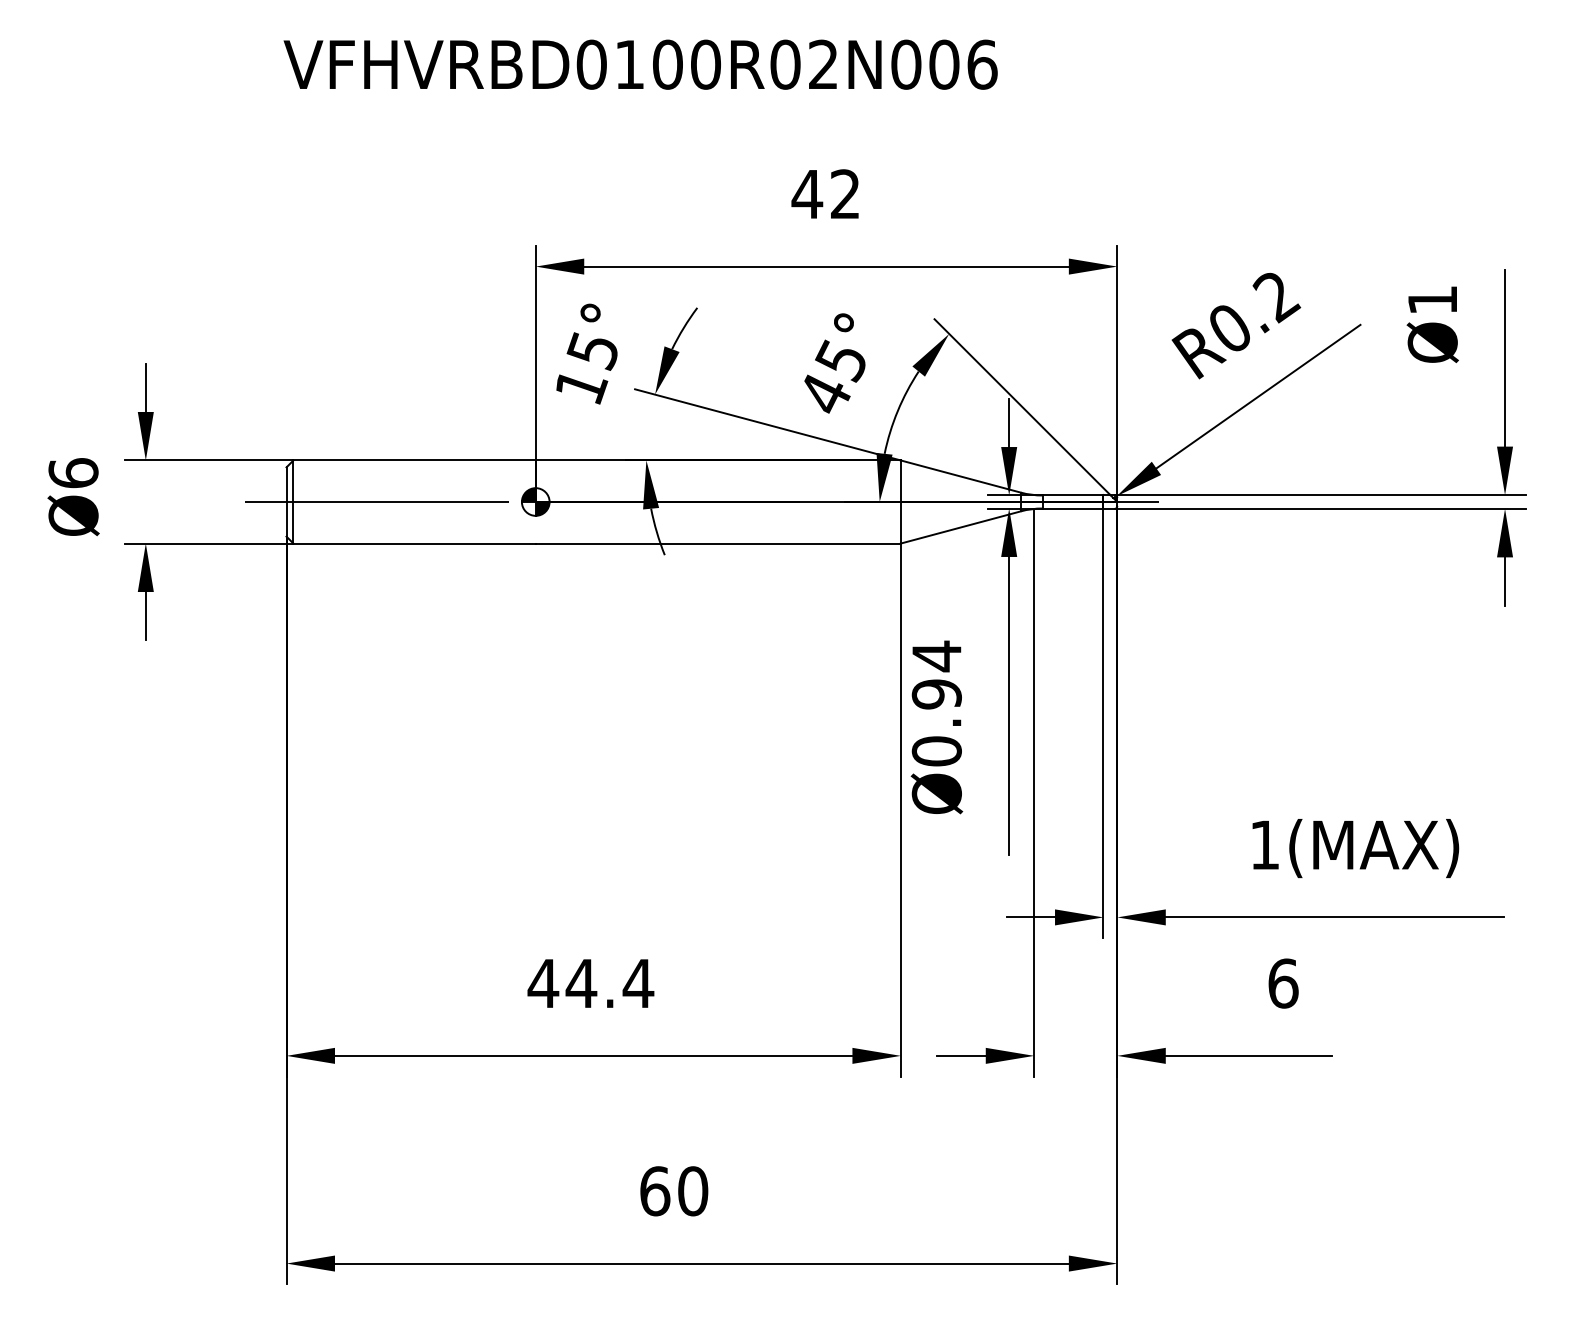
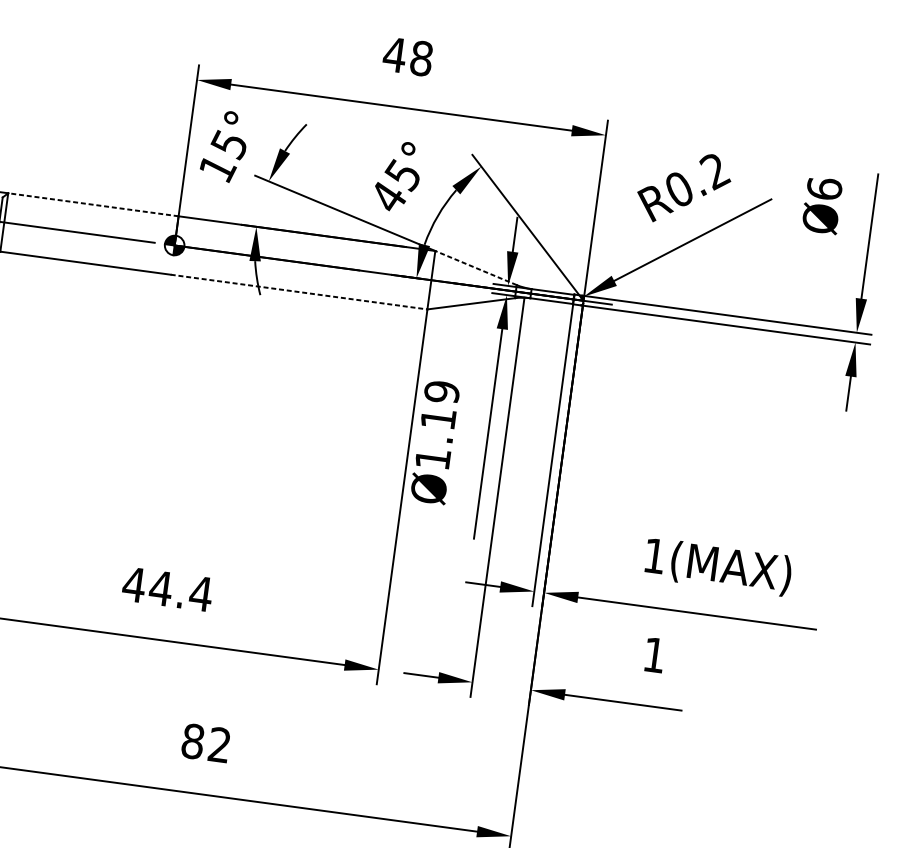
text: (845, 194) -> (421, 58), 42 -> 48
text: (1432, 299) -> (824, 188), Ø1 -> Ø6
line: (414, 460) -> (93, 204), solid -> dashed
line: (960, 476) -> (475, 267), solid -> dashed
line: (718, 543) -> (299, 292), solid -> dashed
text: (936, 703) -> (437, 425), Ø0.94 -> Ø1.19
text: (1283, 983) -> (654, 655), 6 -> 1
text: (674, 1191) -> (206, 743), 60 -> 82

